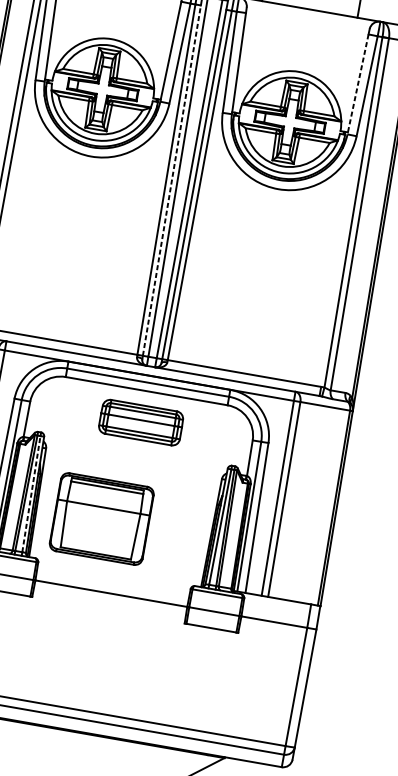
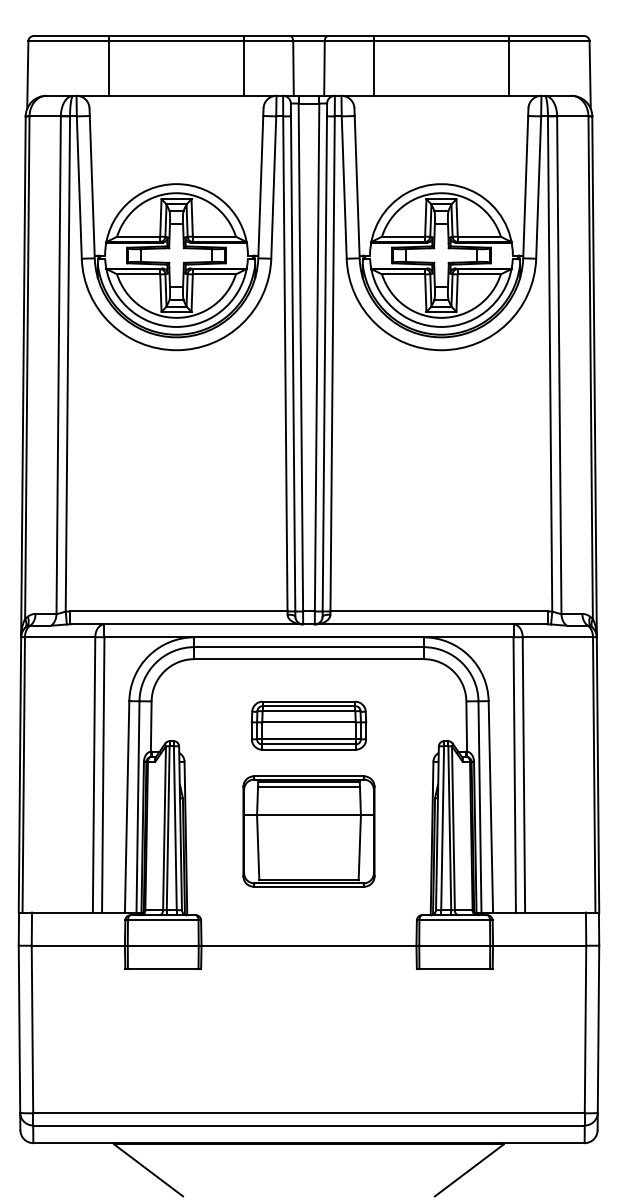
line: (357, 84) -> (525, 187), dashed -> solid
line: (172, 180) -> (293, 363), dashed -> solid
part: (140, 422) -> (308, 725), moved
line: (31, 494) -> (175, 828), dashed -> solid
part: (101, 518) -> (308, 831), moved

